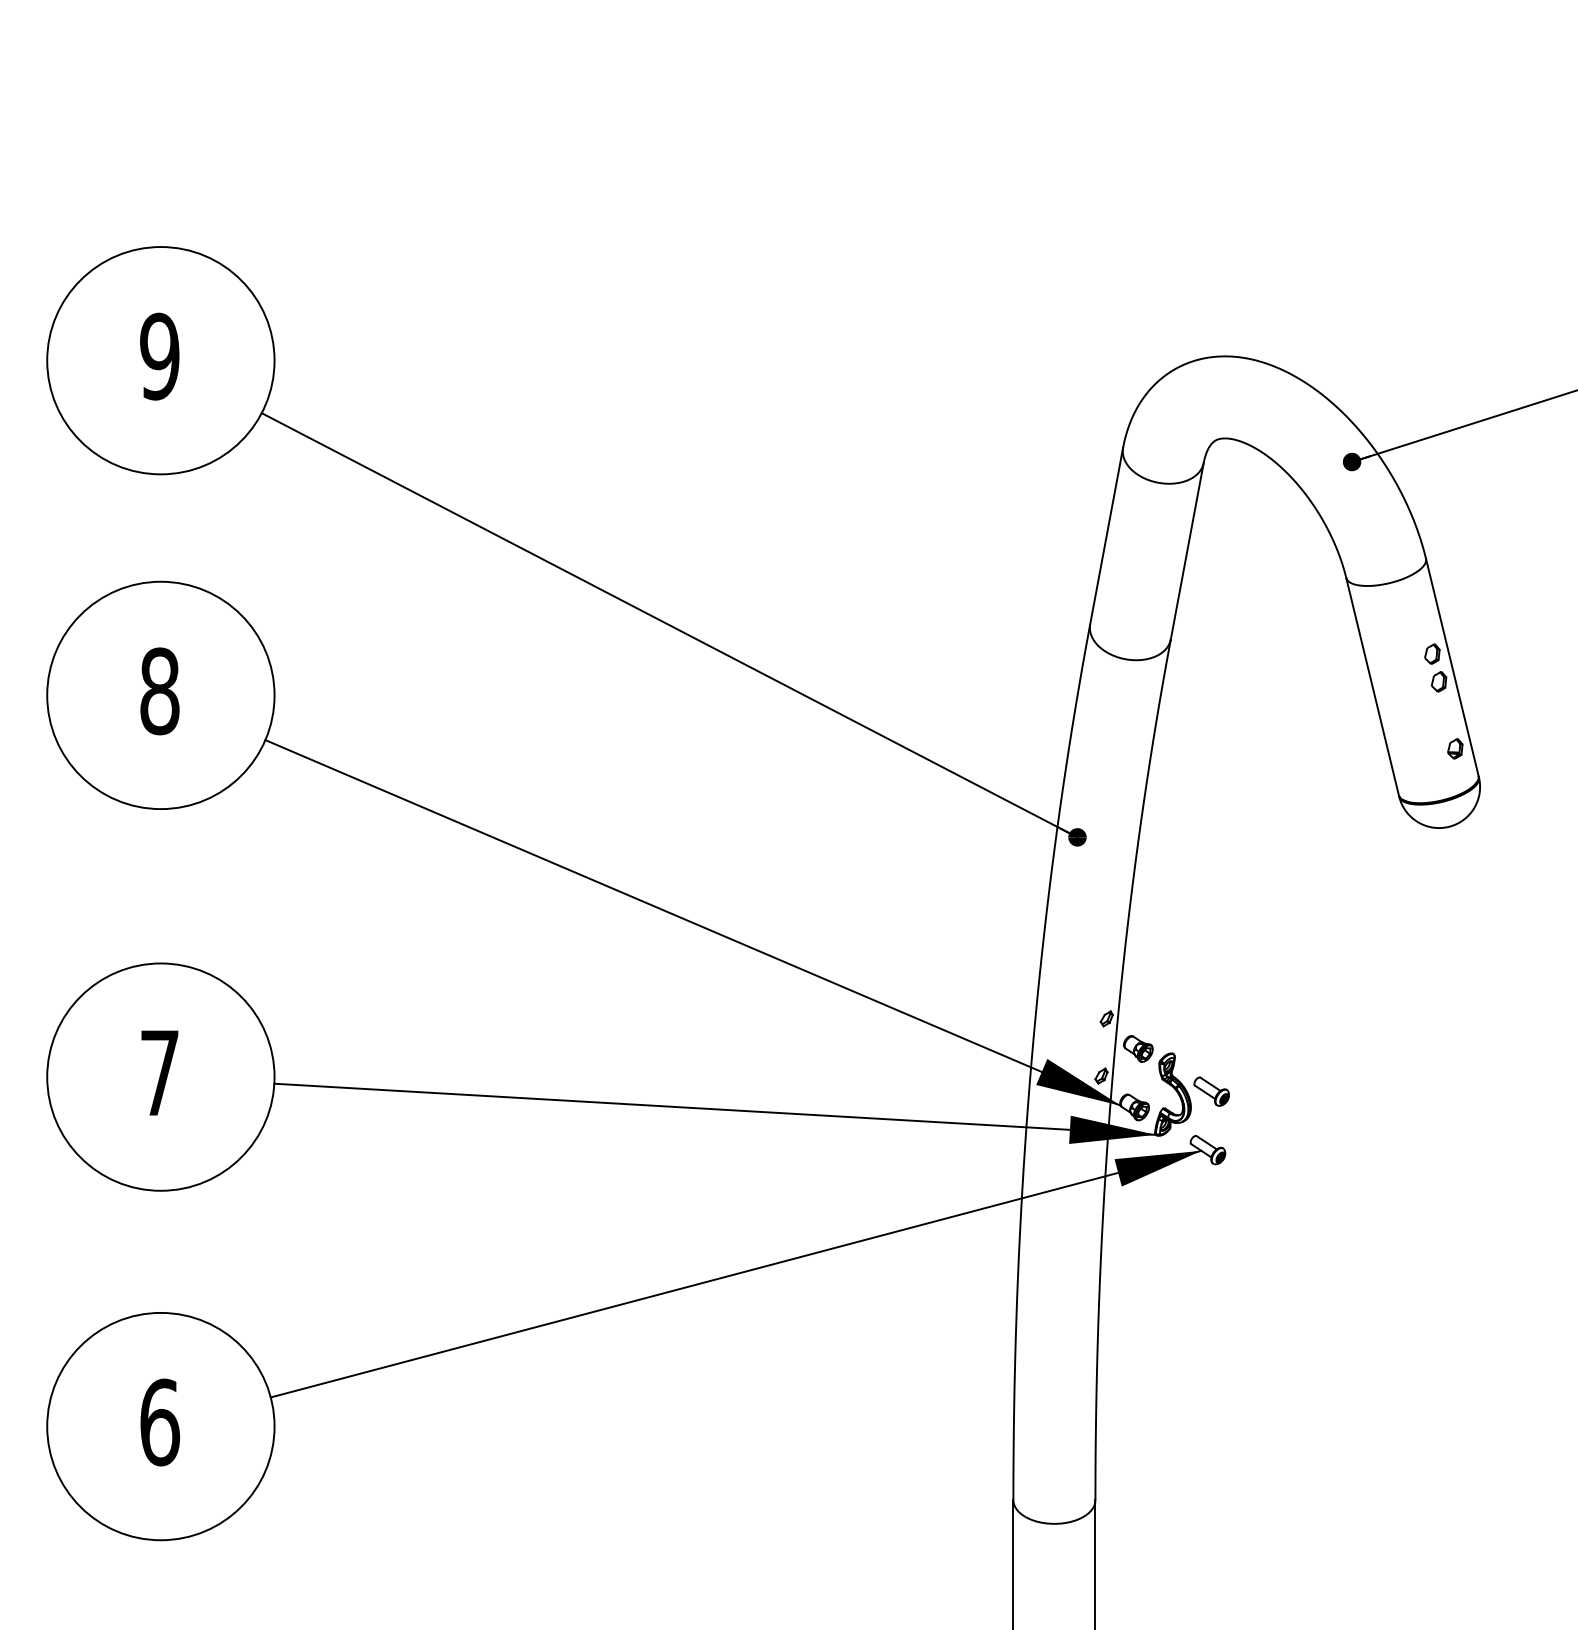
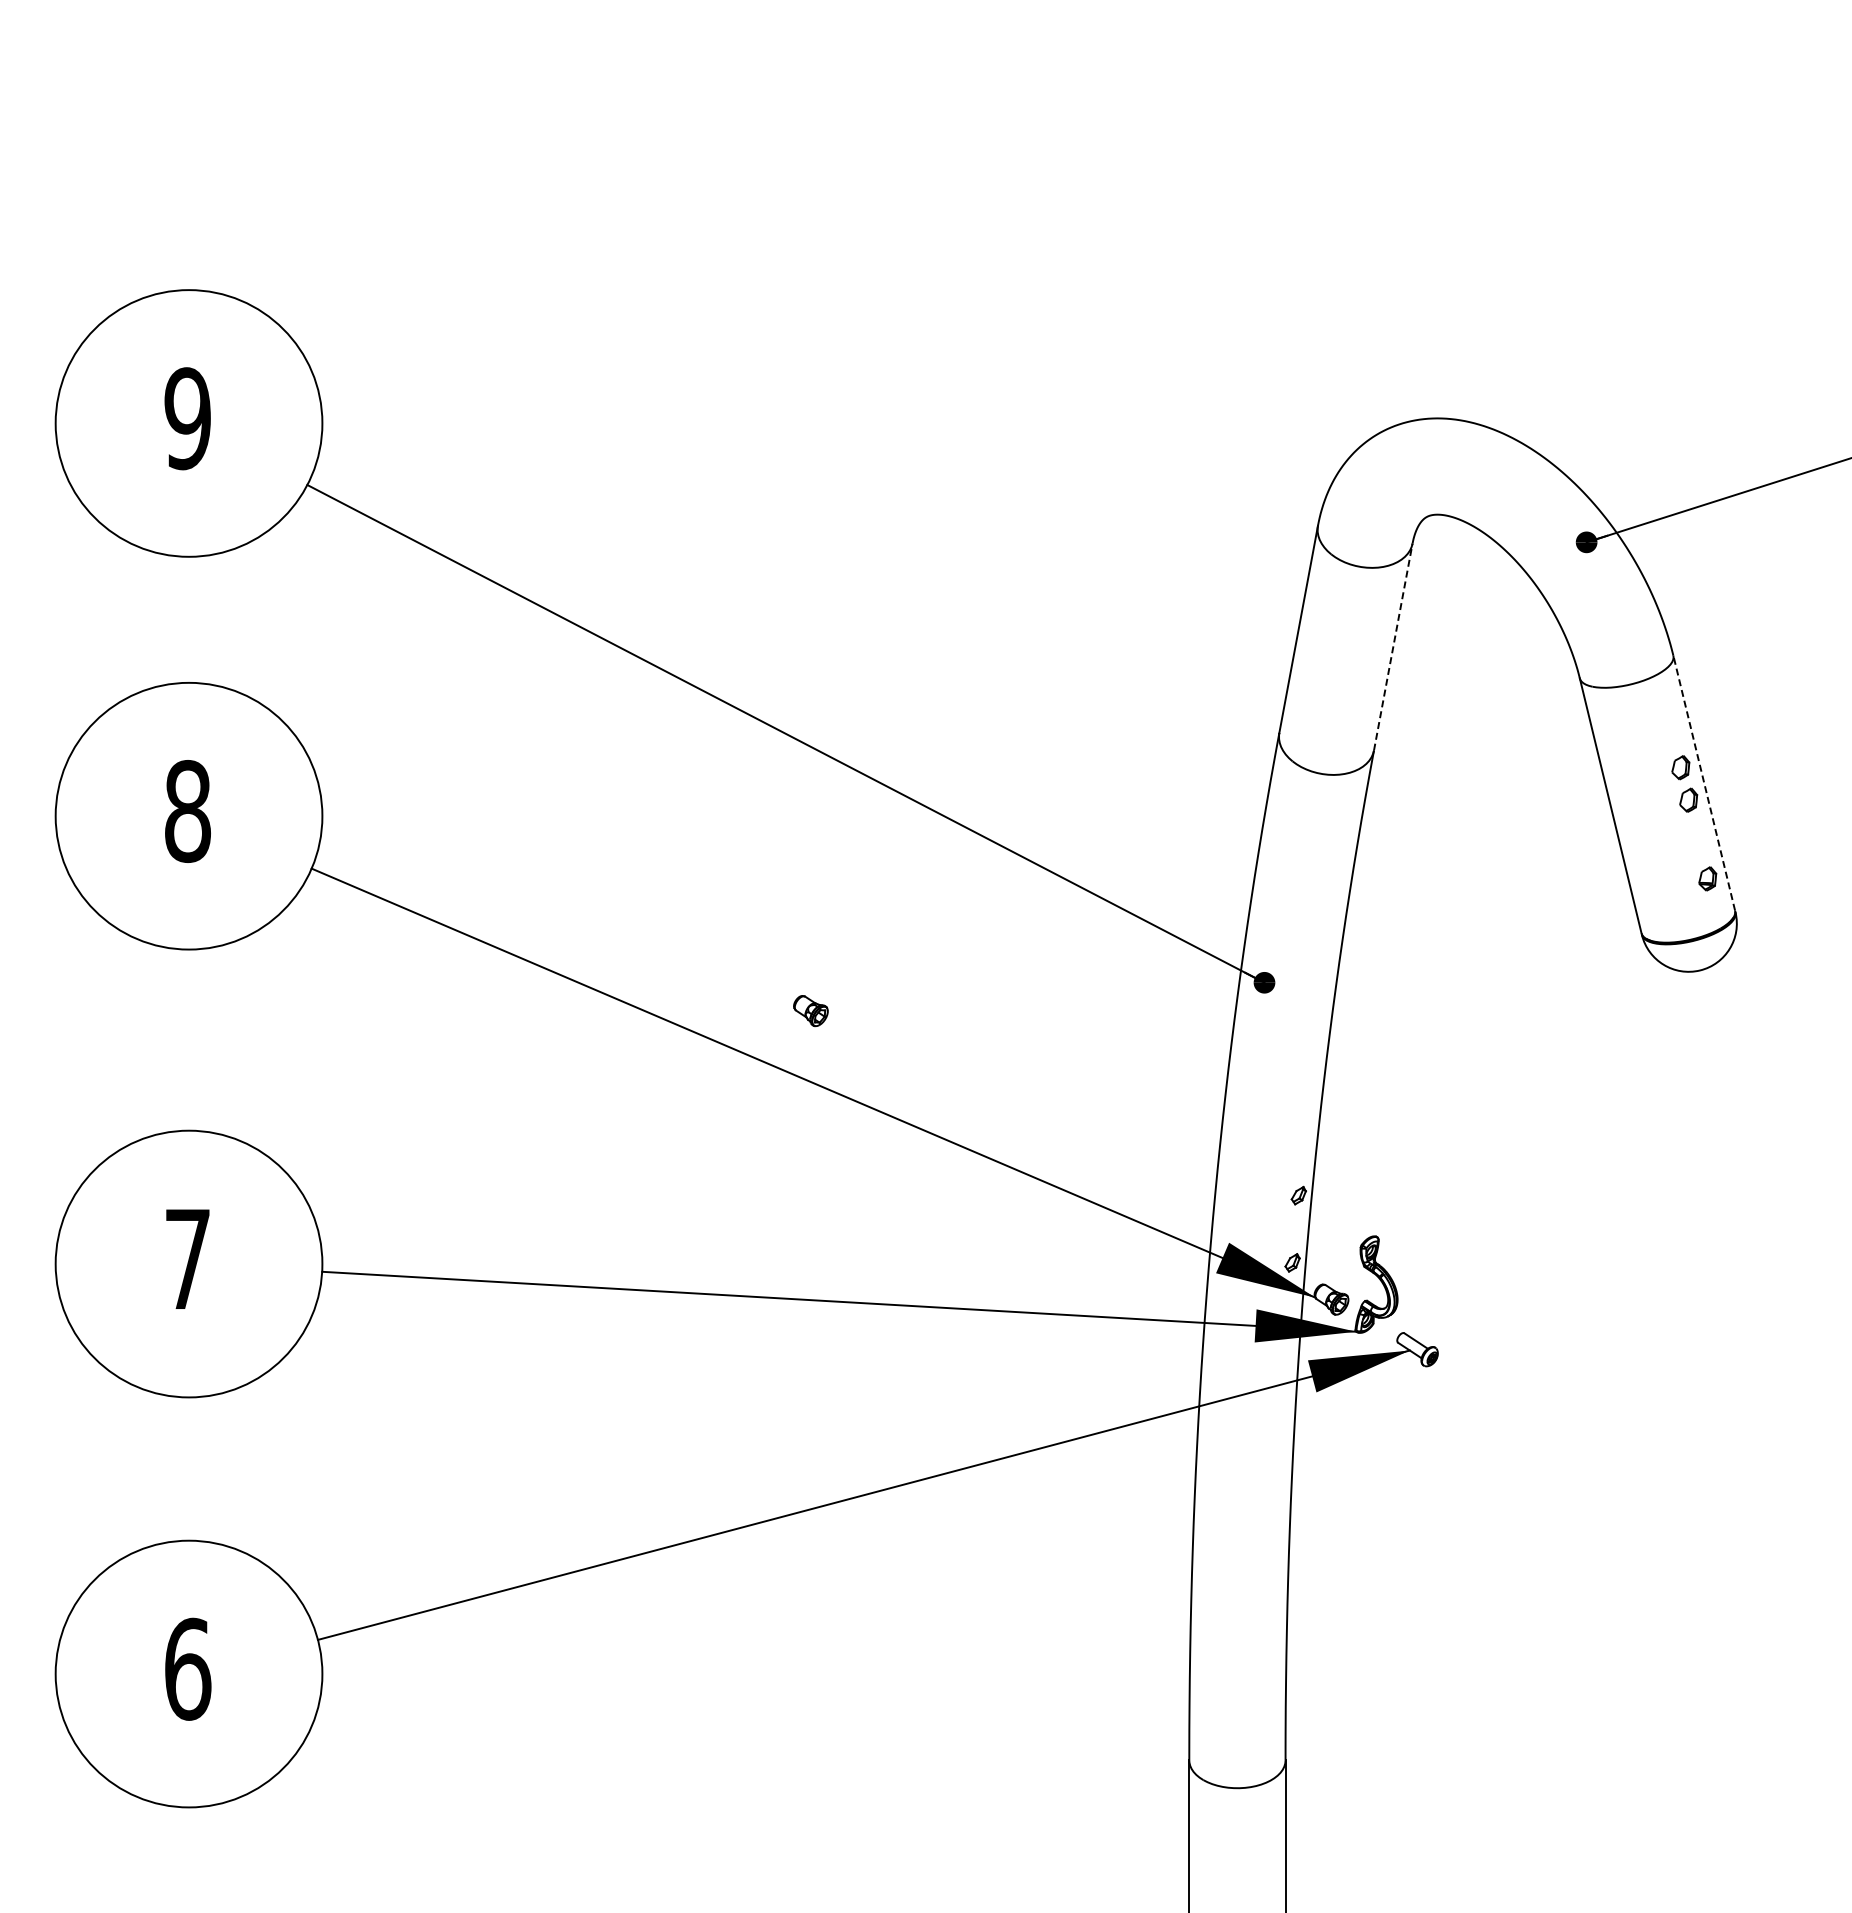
line: (1187, 550) -> (1393, 646), solid -> dashed
line: (1452, 666) -> (1704, 782), solid -> dashed
part: (1138, 1049) -> (810, 1011), moved
part: (1211, 1091) -> (1421, 1280), removed

